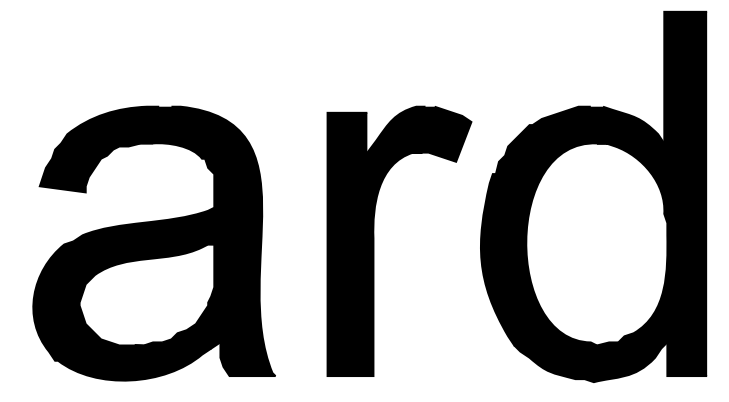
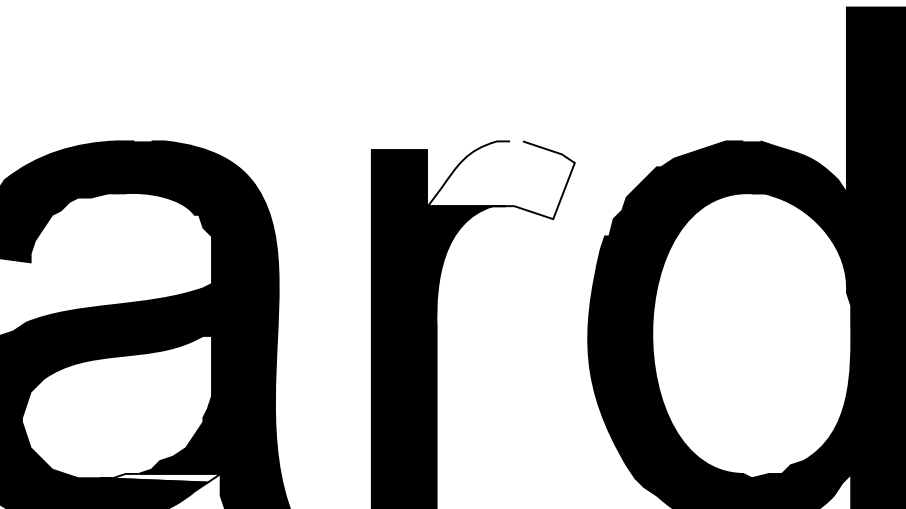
fill: (419, 133) -> (501, 179), removed
fill: (177, 345) -> (160, 478), removed

